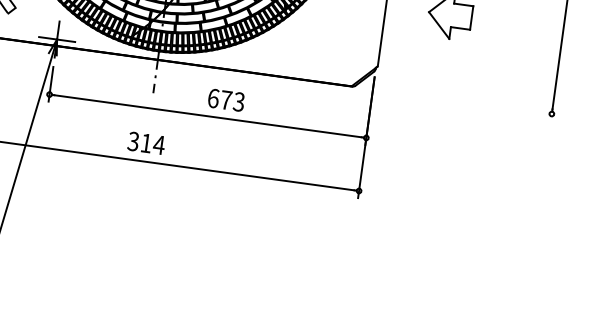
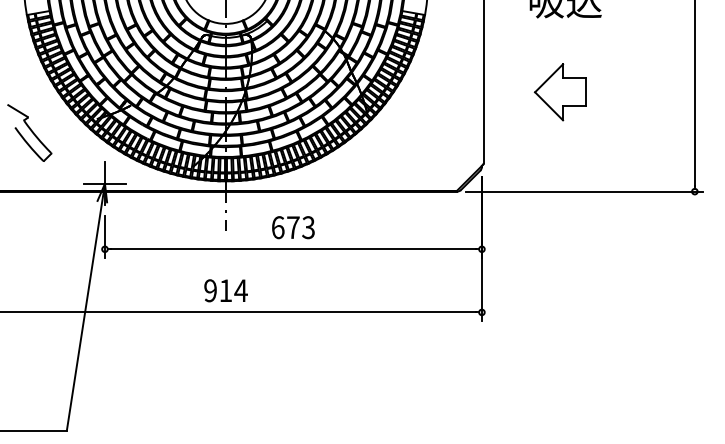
text: (226, 100) -> (293, 227), moved
line: (459, 101) -> (584, 191), added
text: (133, 141) -> (210, 290), 314 -> 914

